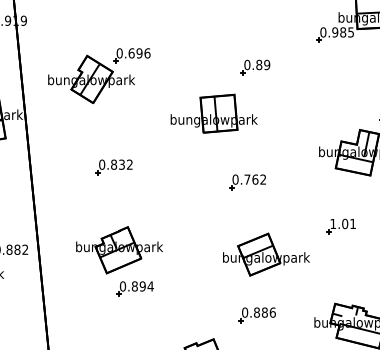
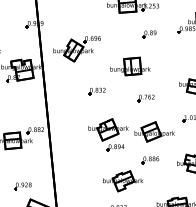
part: (255, 68) -> (149, 34), moved
part: (113, 167) -> (96, 91), moved
part: (119, 260) -> (108, 134), moved

